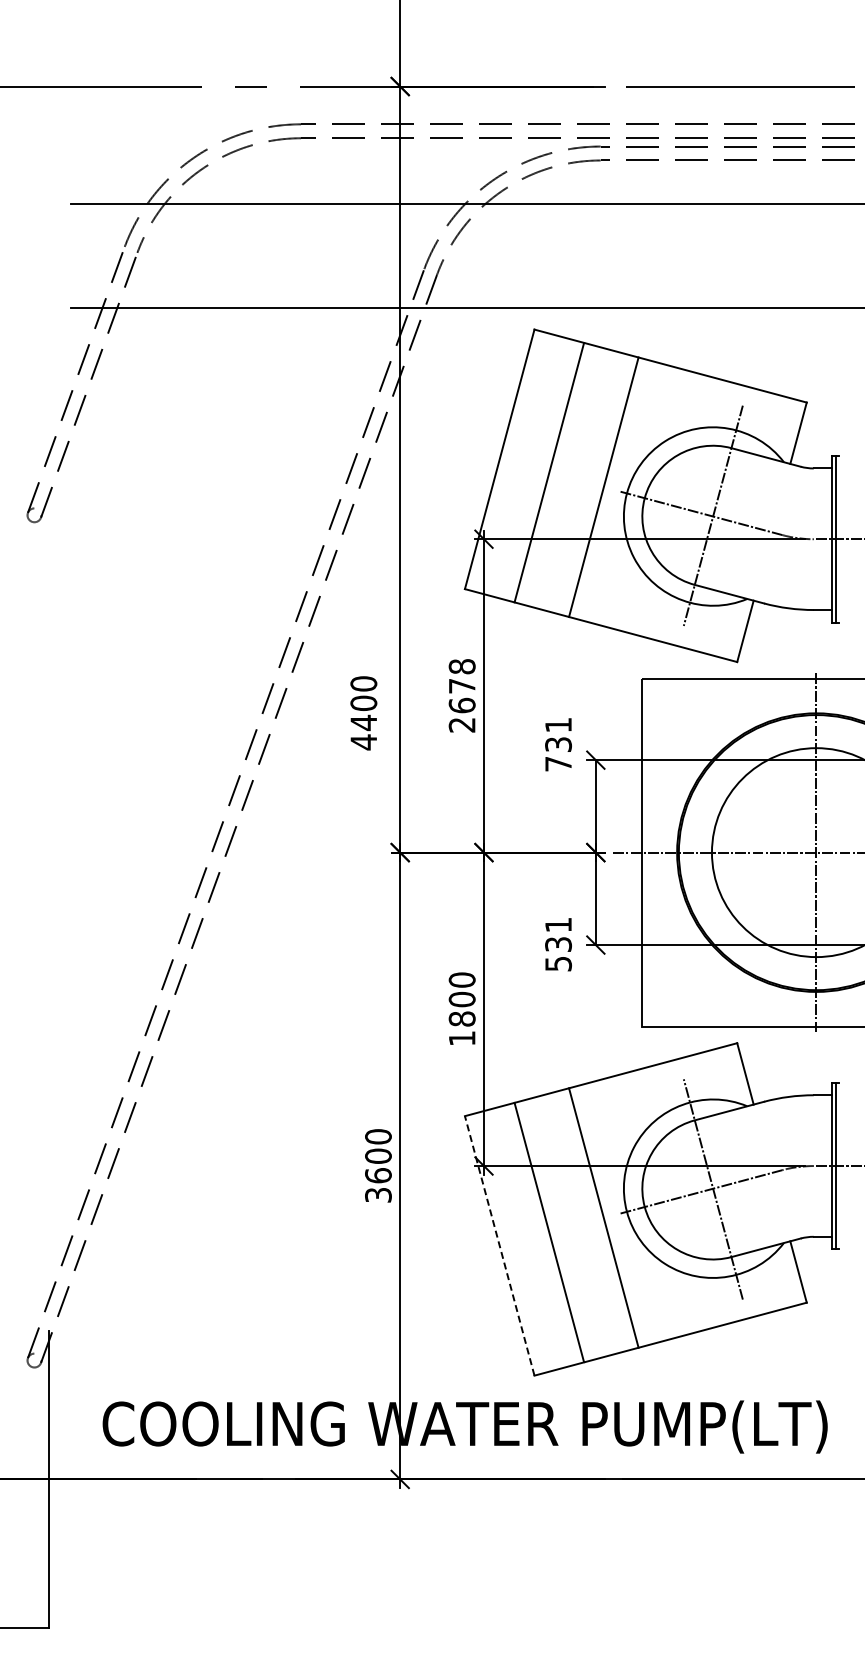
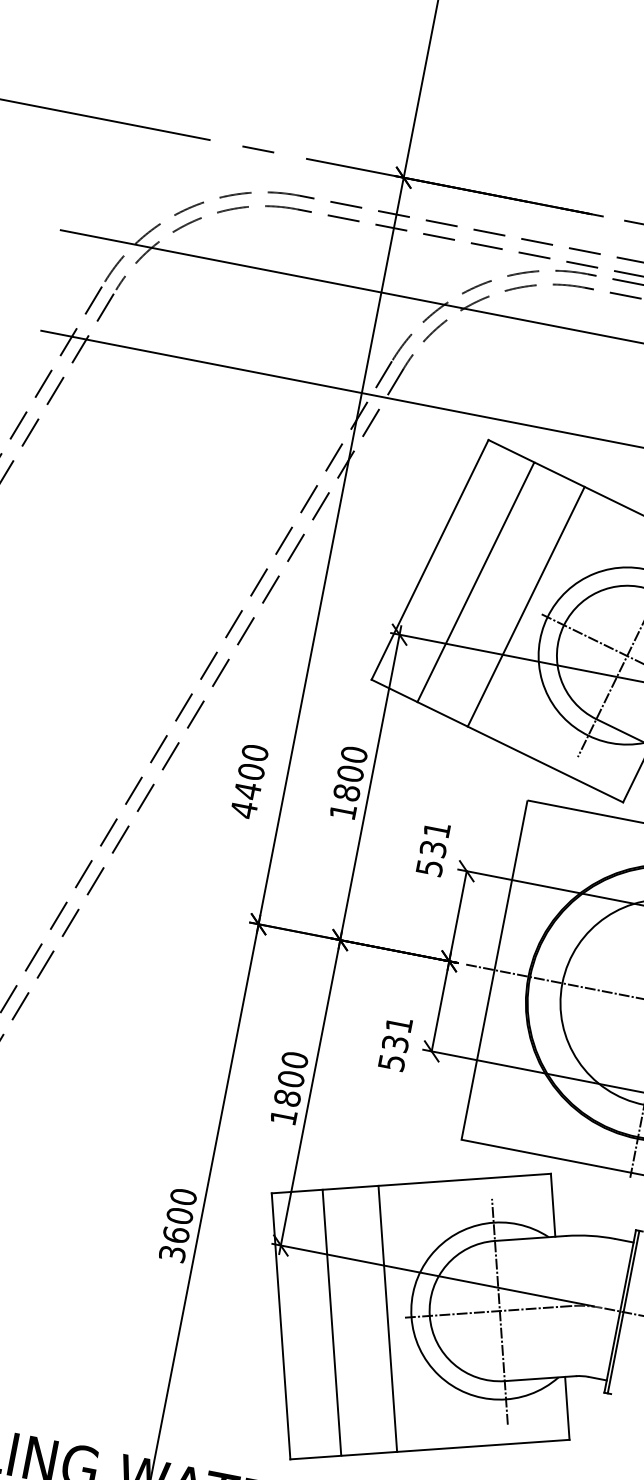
text: (461, 695) -> (348, 782), 2678 -> 1800
text: (558, 764) -> (429, 868), 731 -> 531
line: (499, 1245) -> (280, 1325), dashed -> solid

